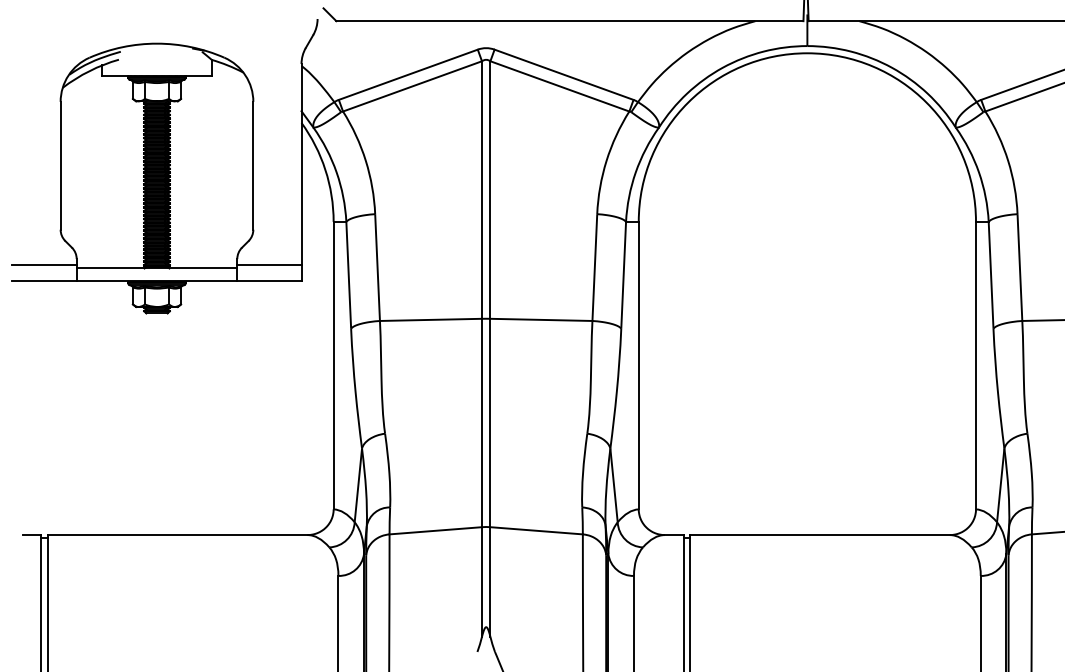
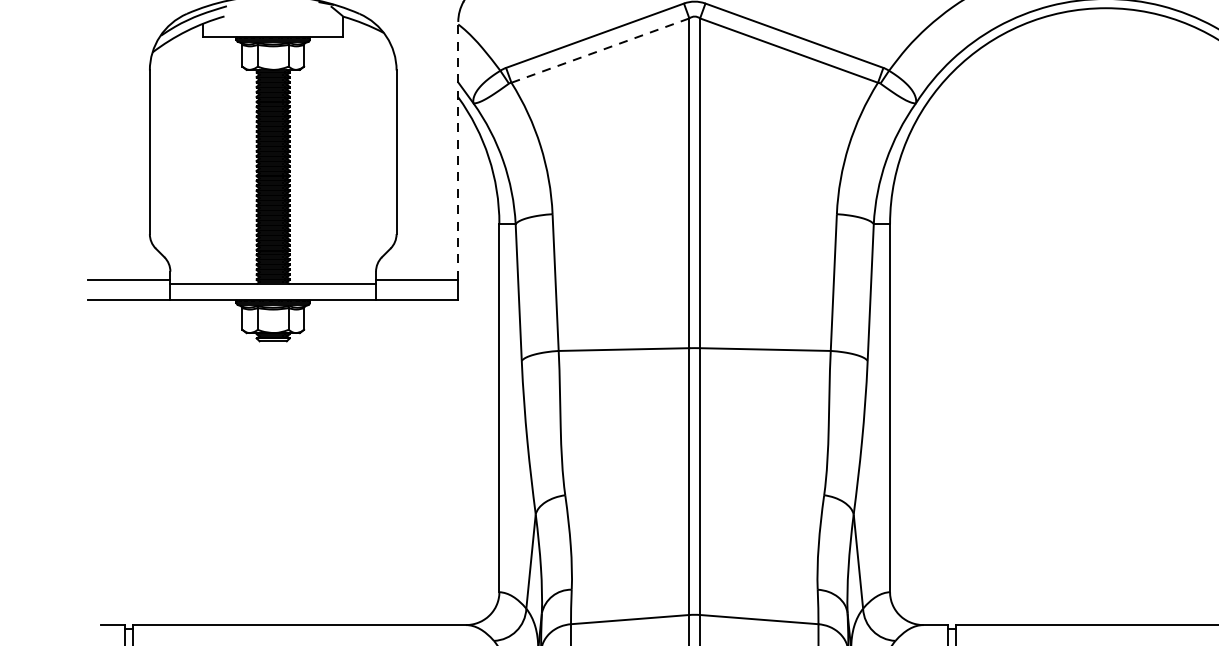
line: (412, 86) -> (600, 50), solid -> dashed
line: (301, 164) -> (458, 150), solid -> dashed

